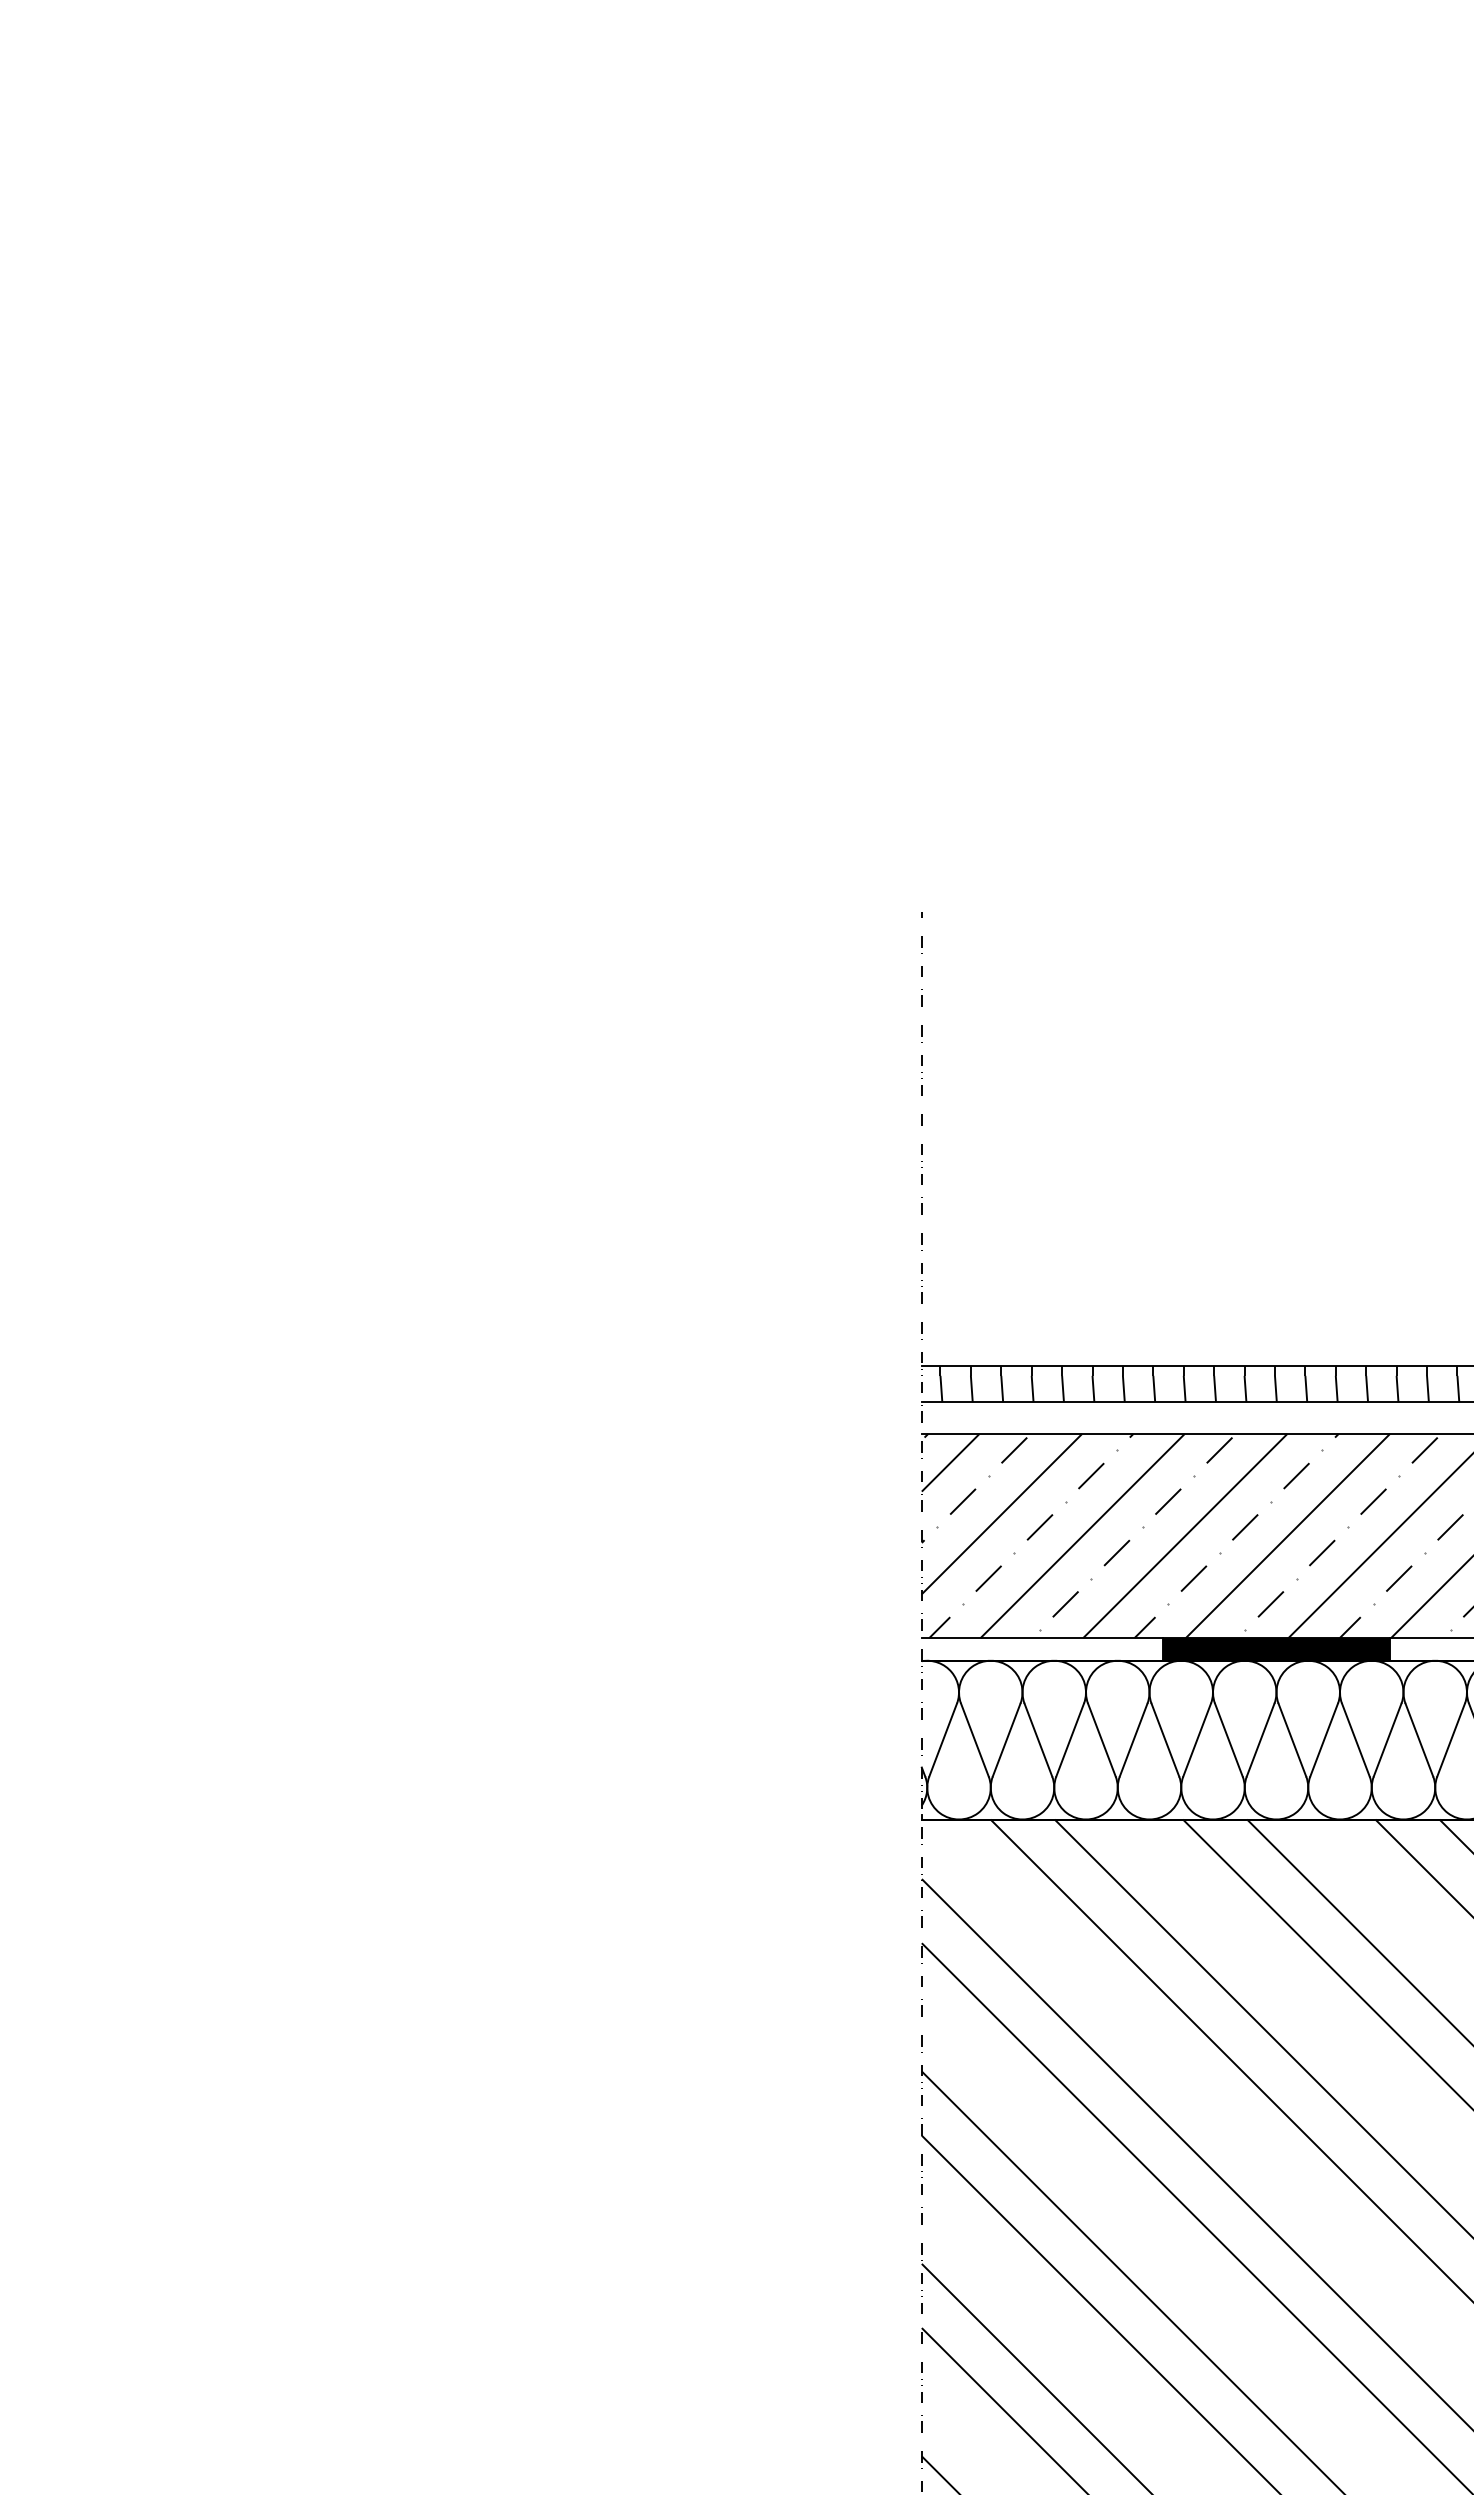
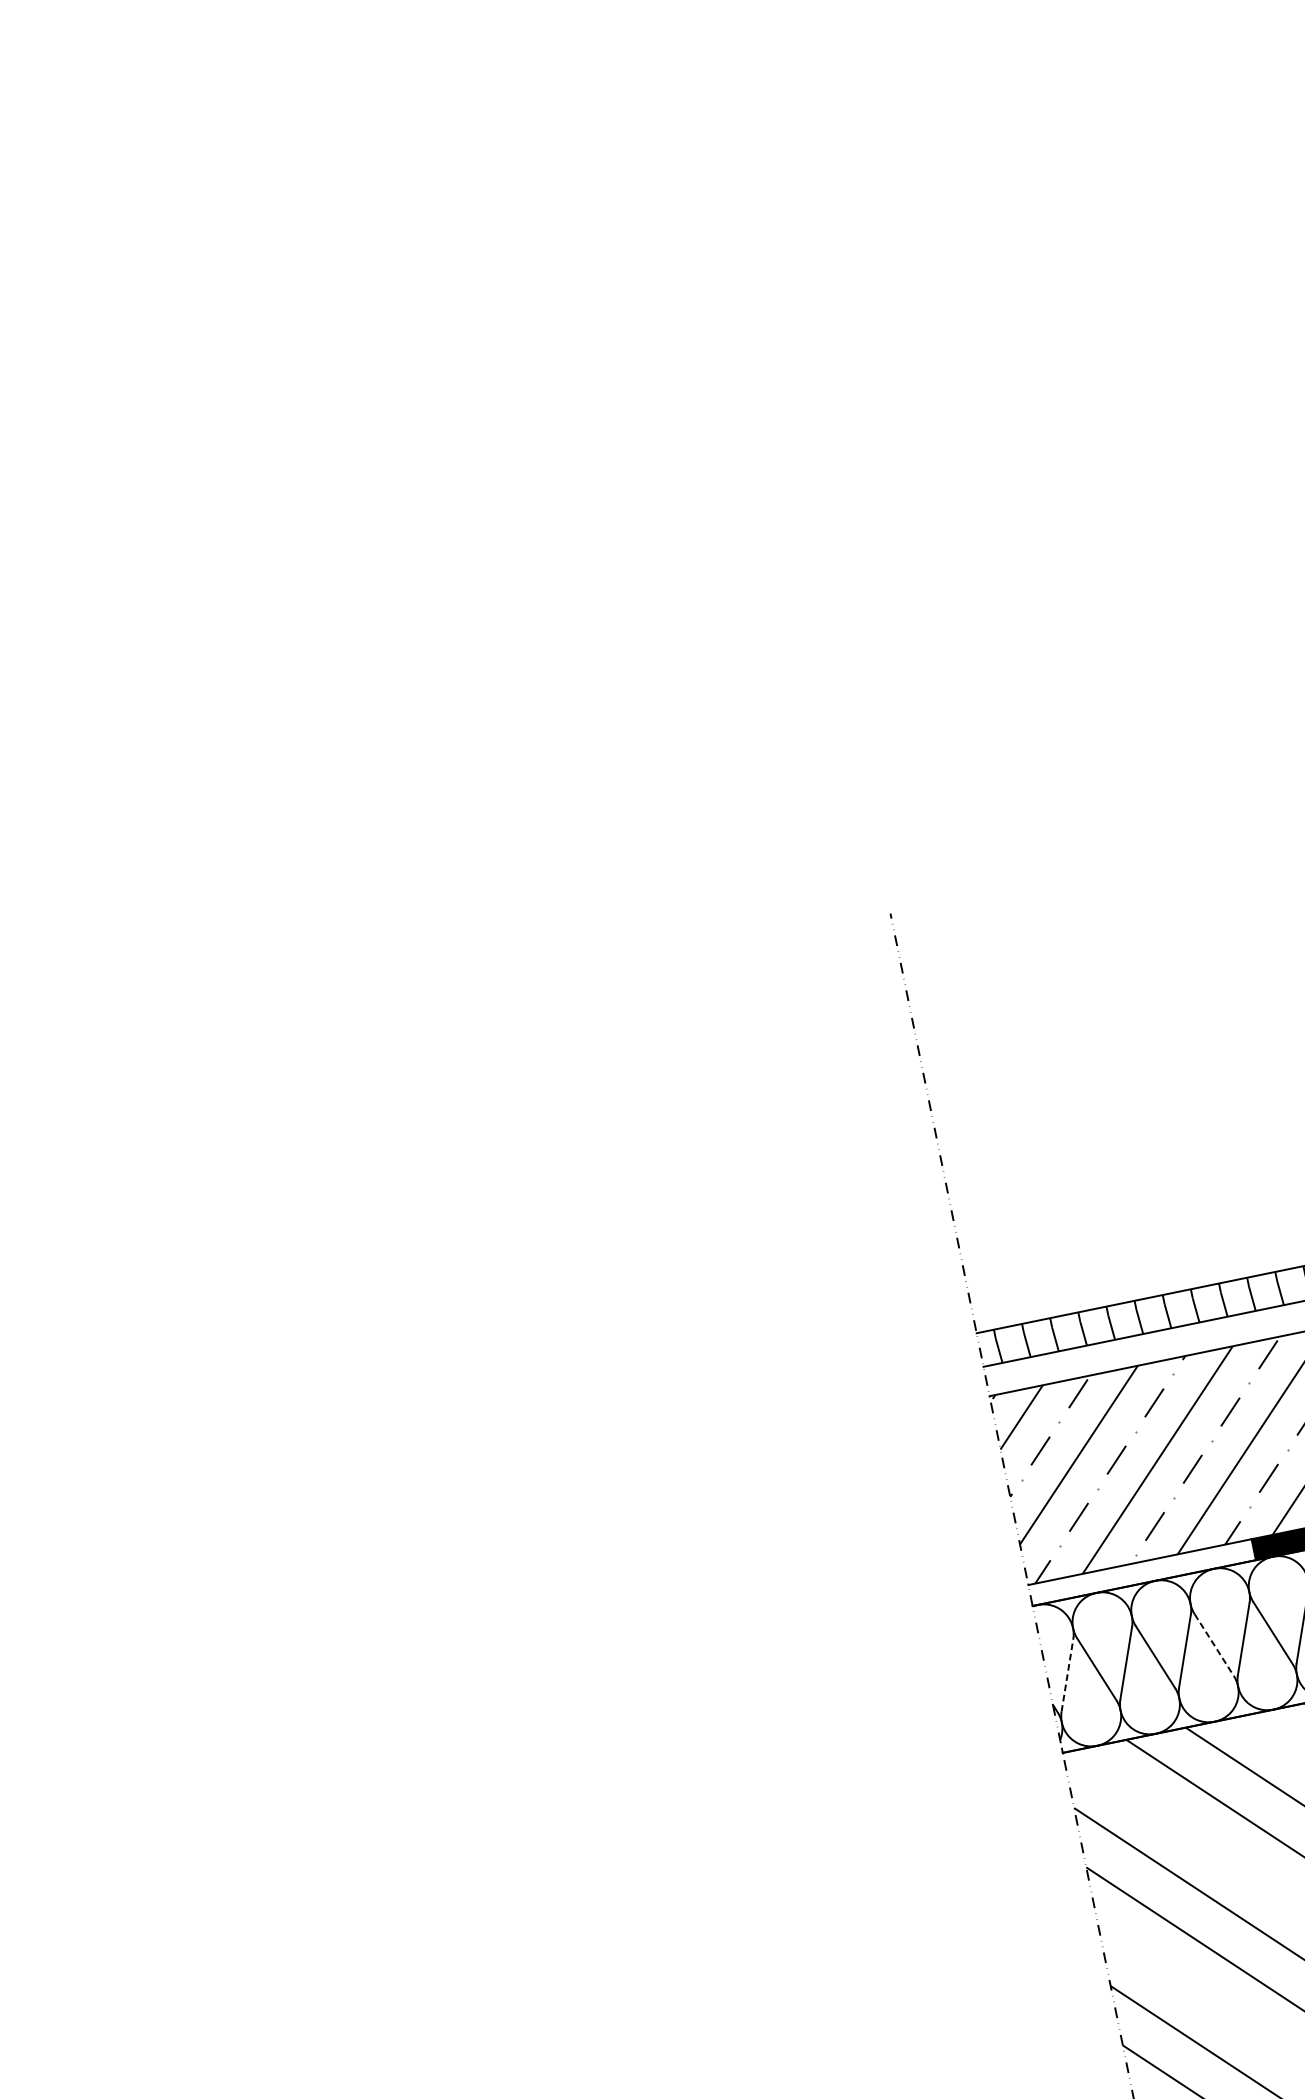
line: (943, 1740) -> (1067, 1675), solid -> dashed
line: (1101, 1740) -> (1214, 1645), solid -> dashed

